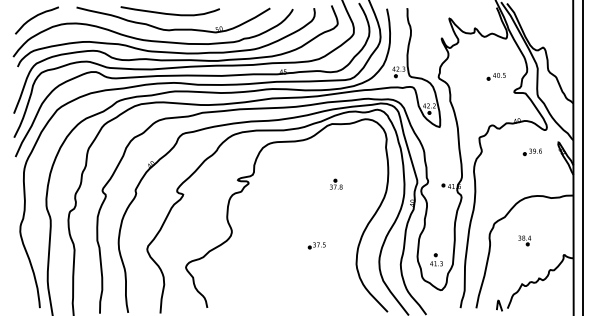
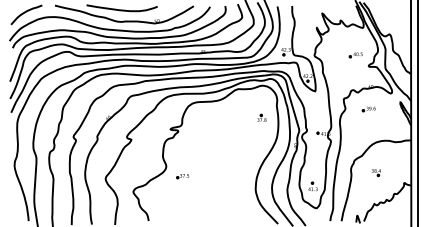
part: (531, 152) -> (368, 109), moved
part: (336, 183) -> (262, 117), moved
part: (316, 245) -> (182, 176), moved

